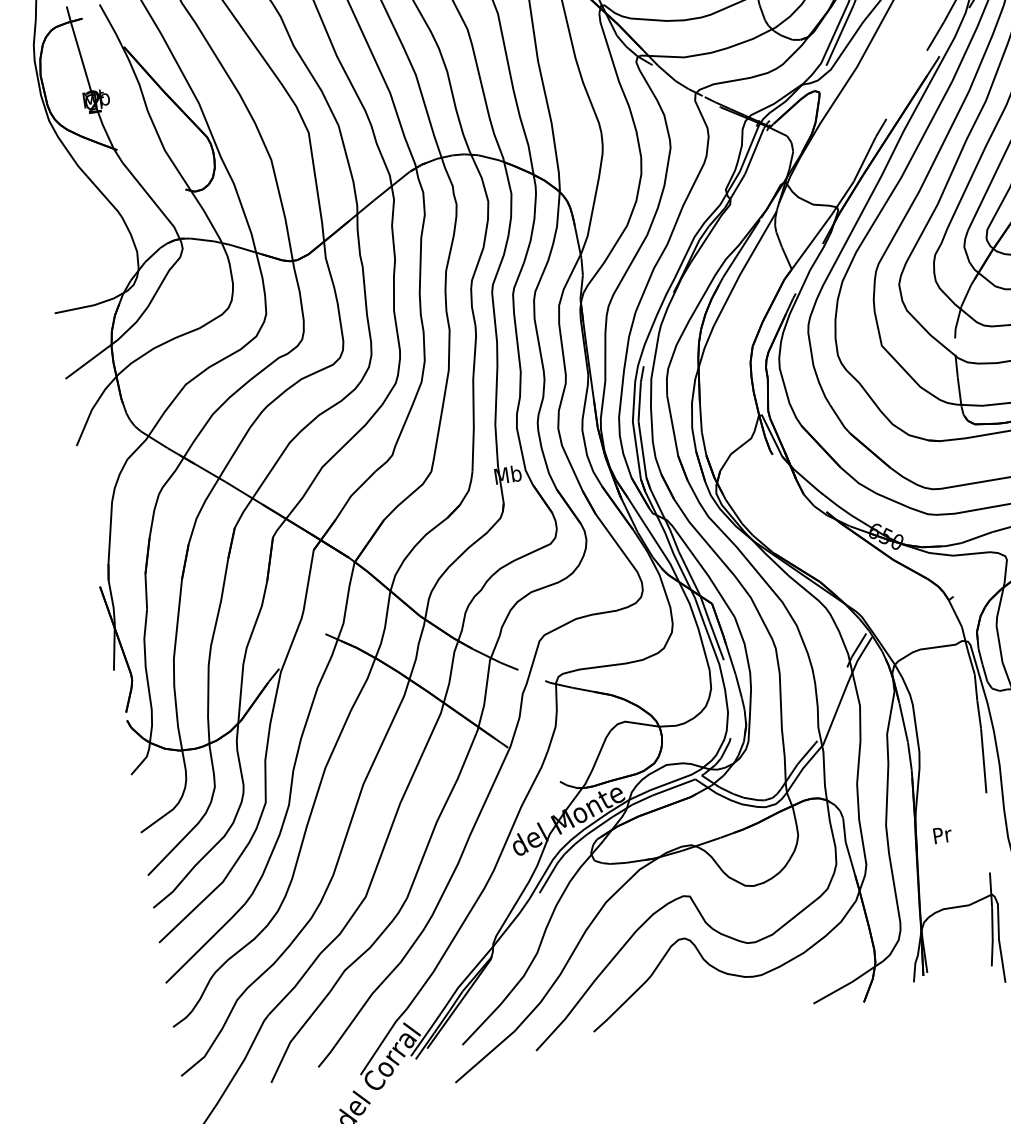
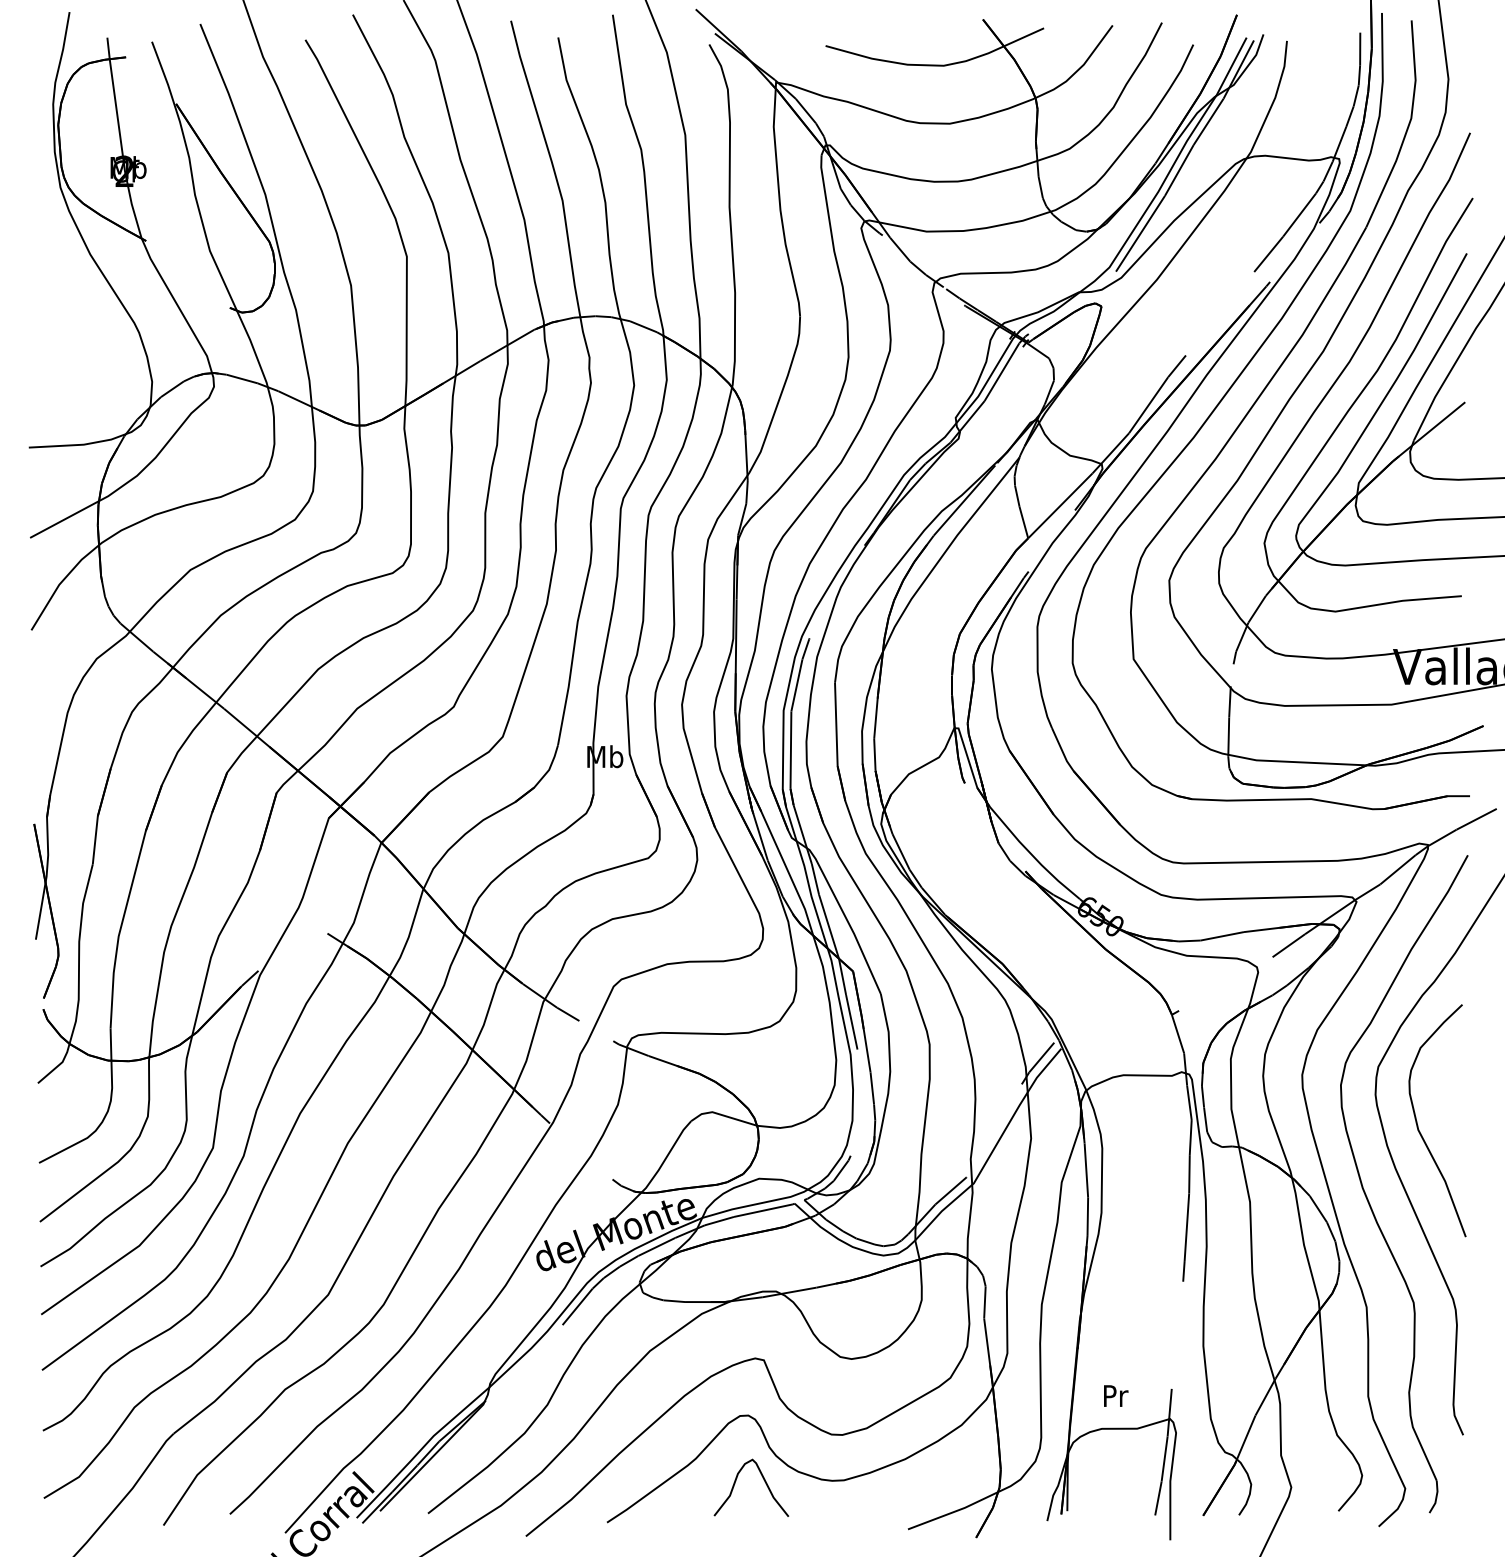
text: (943, 834) -> (1116, 1395), moved
curve: (702, 984) -> (763, 1480), added

